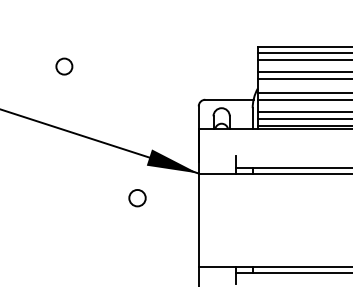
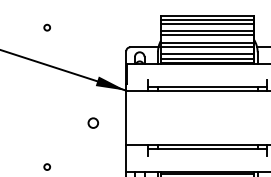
circle: (62, 65) -> (46, 27), size x0.62
circle: (136, 197) -> (92, 122), moved

